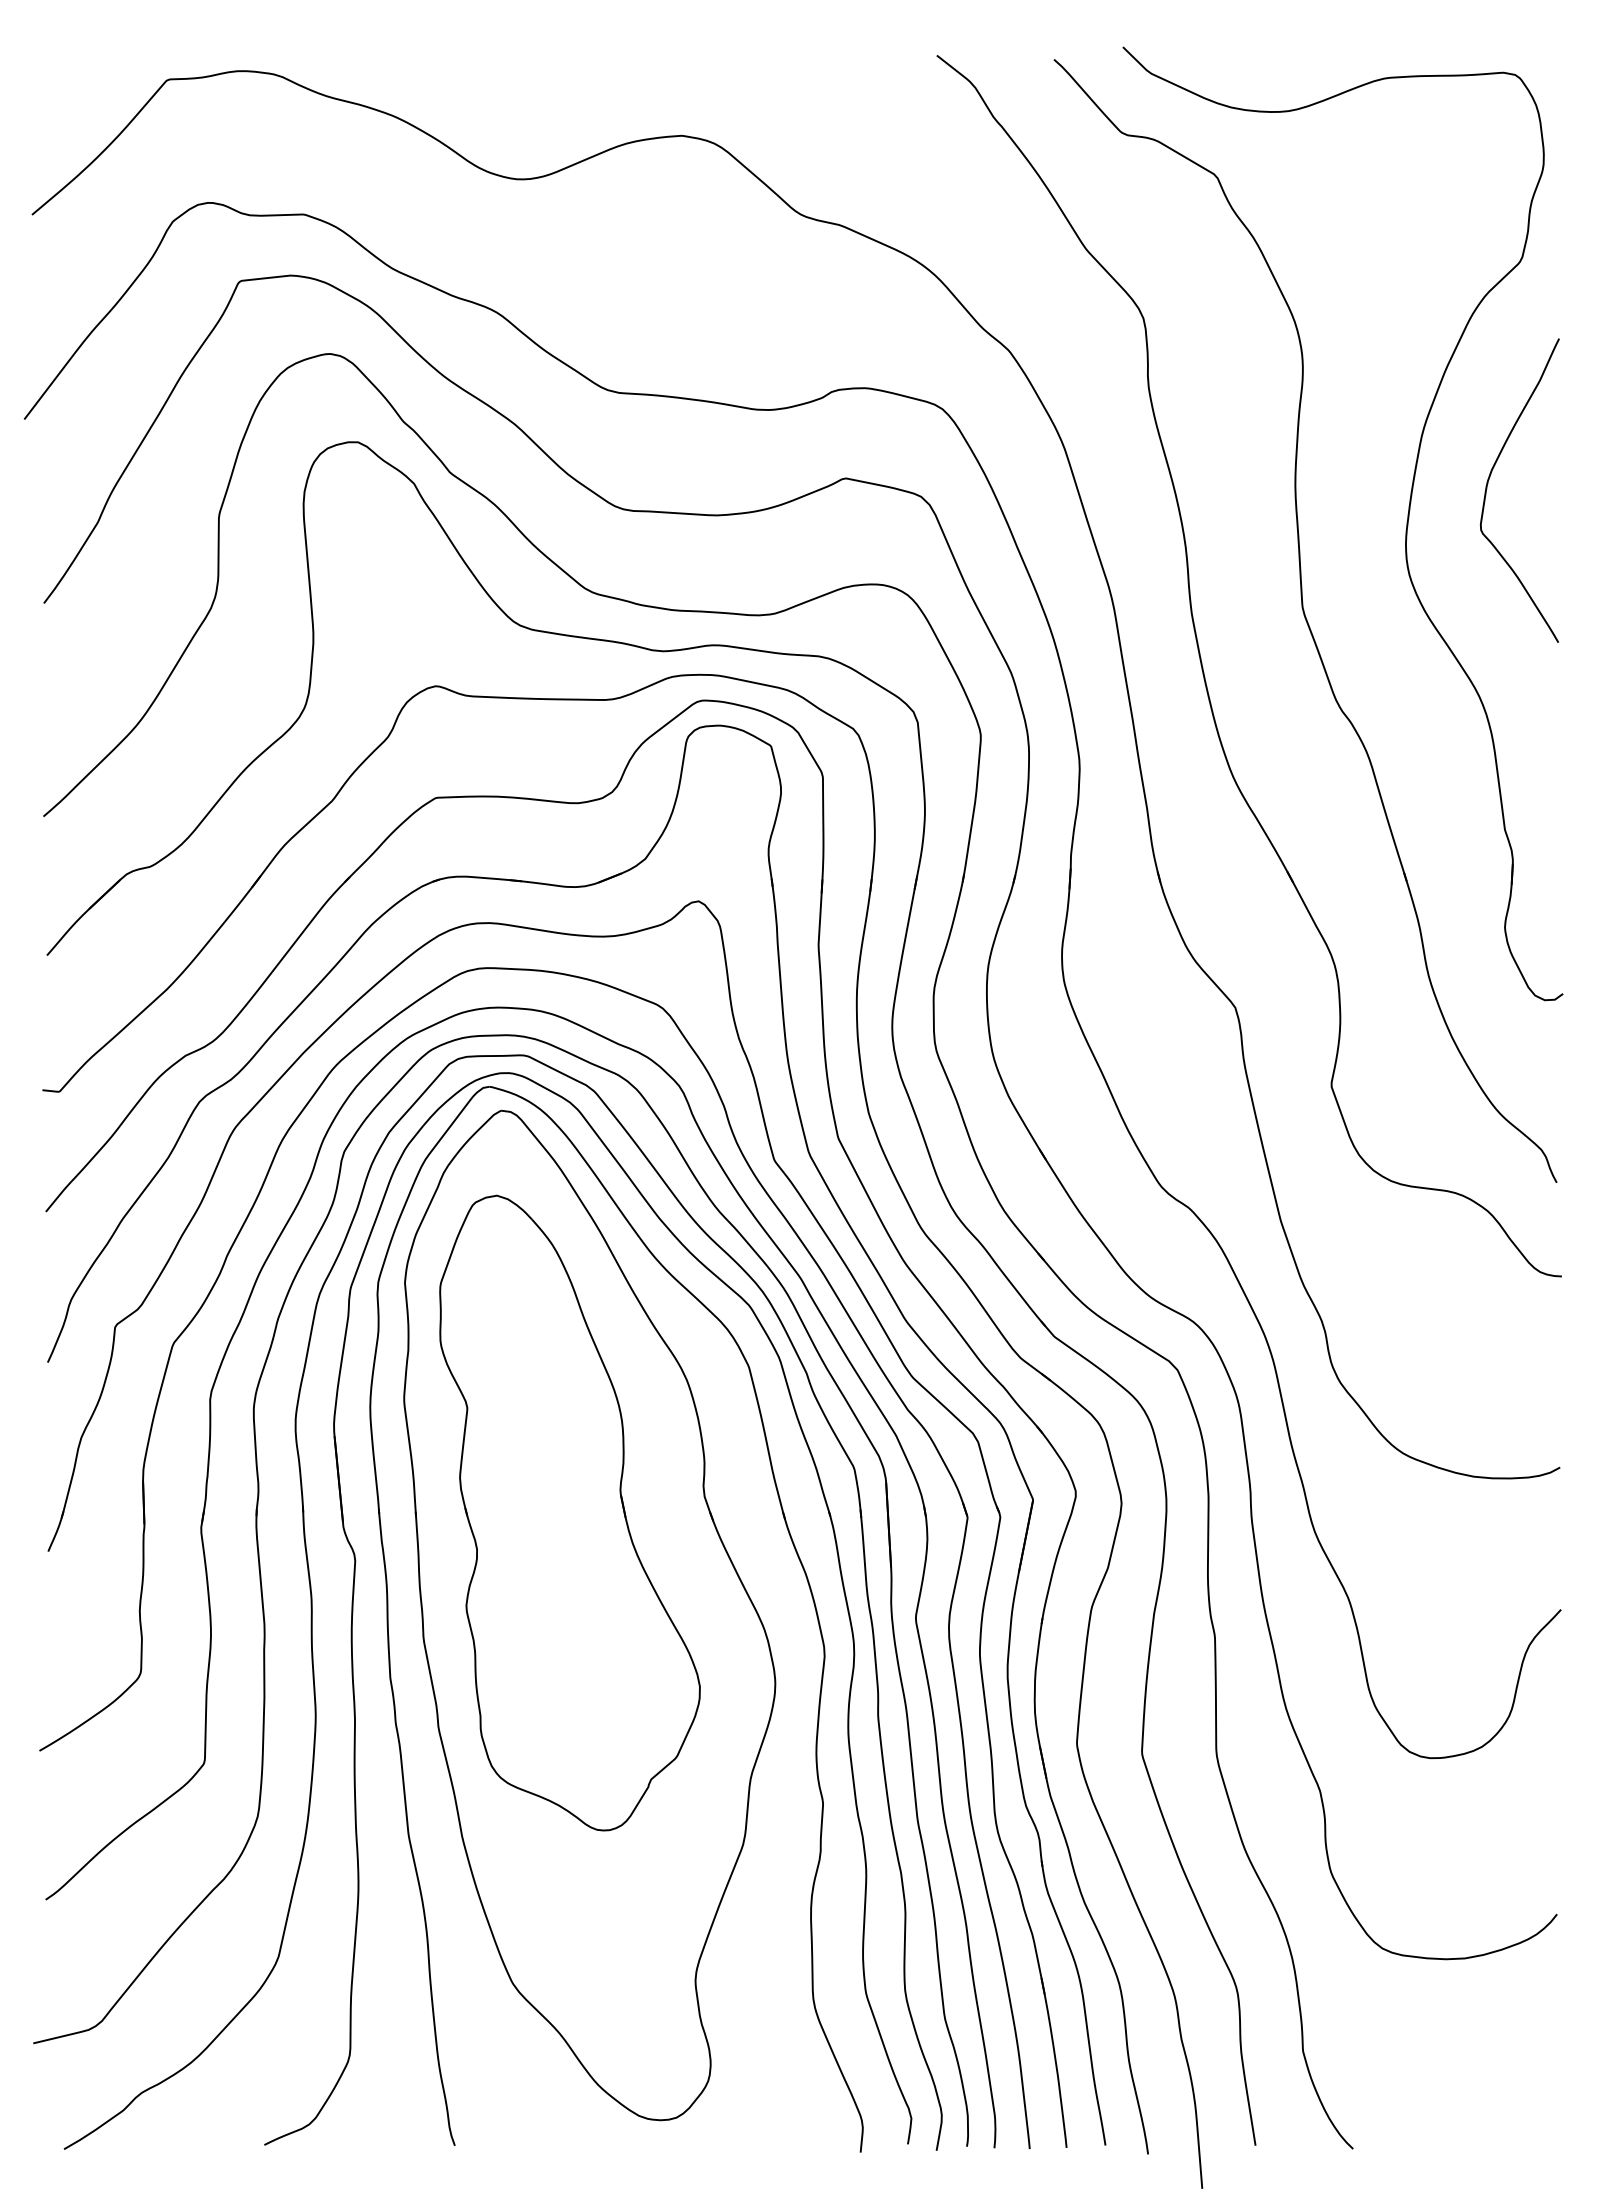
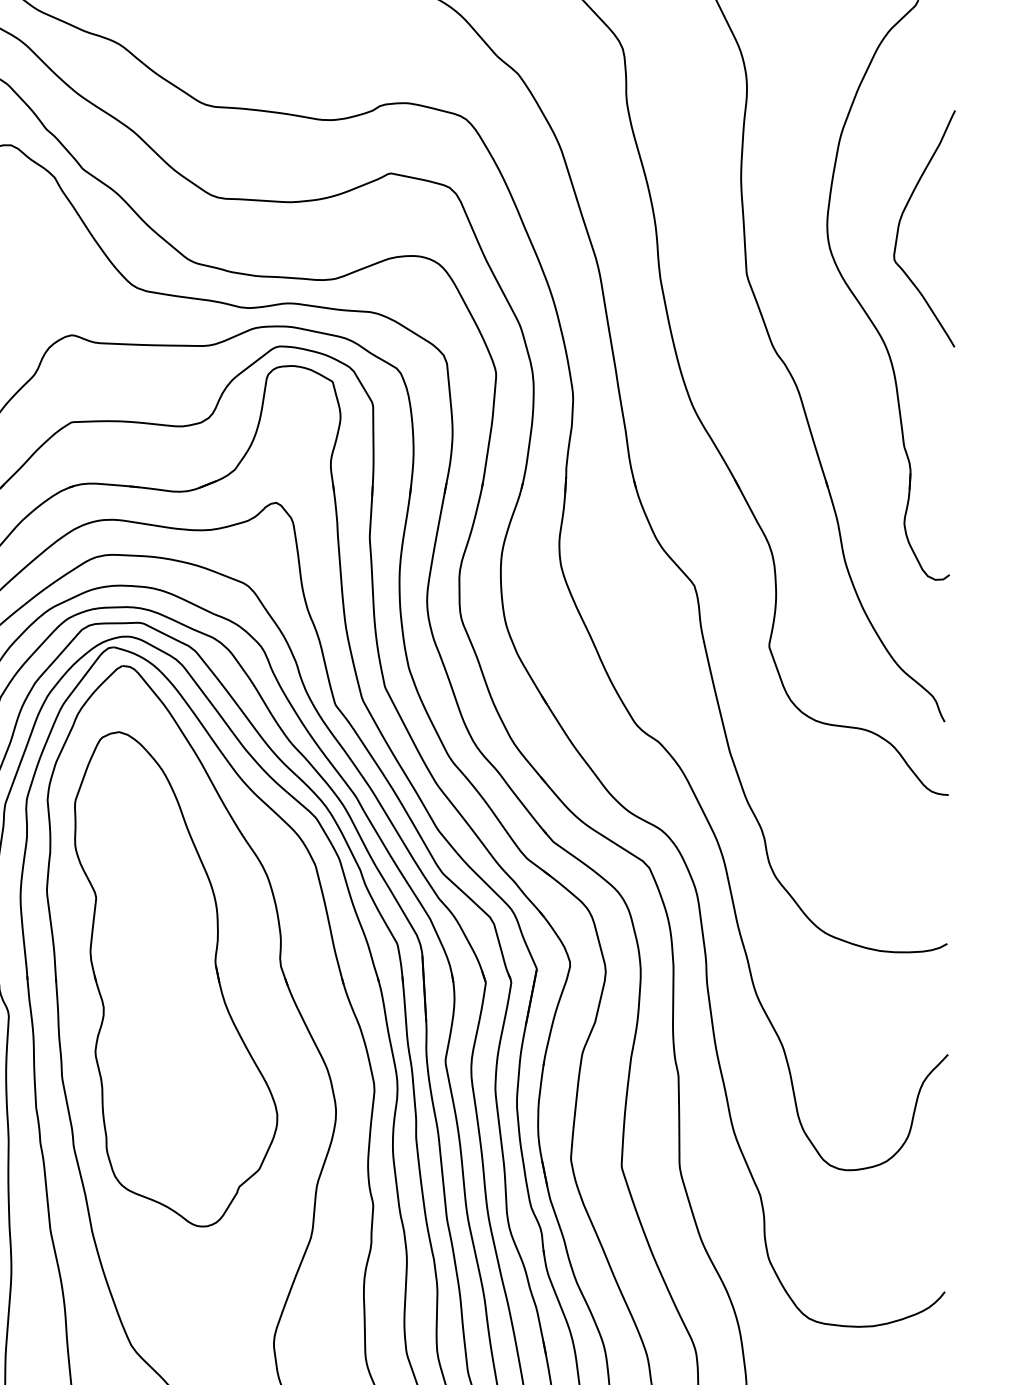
curve: (1489, 480) -> (900, 221), moved

